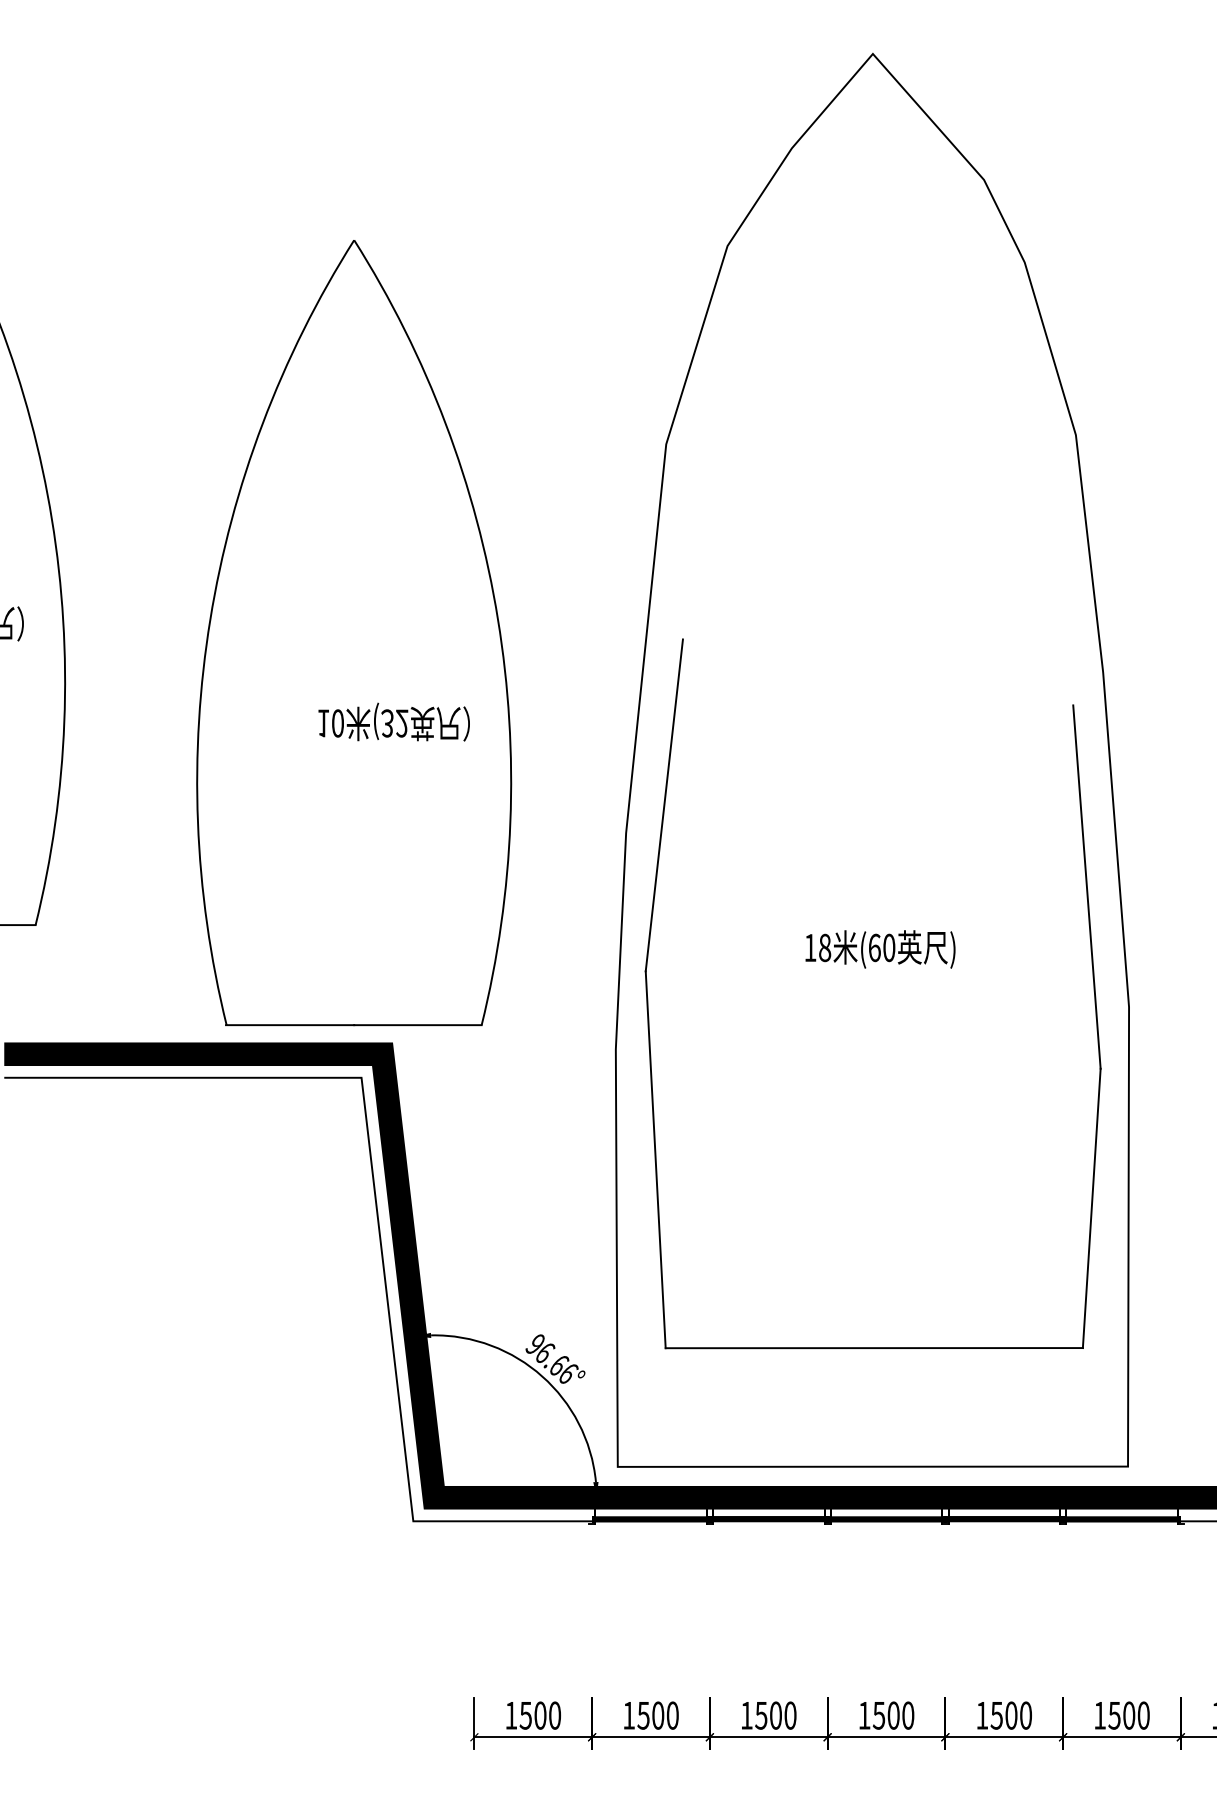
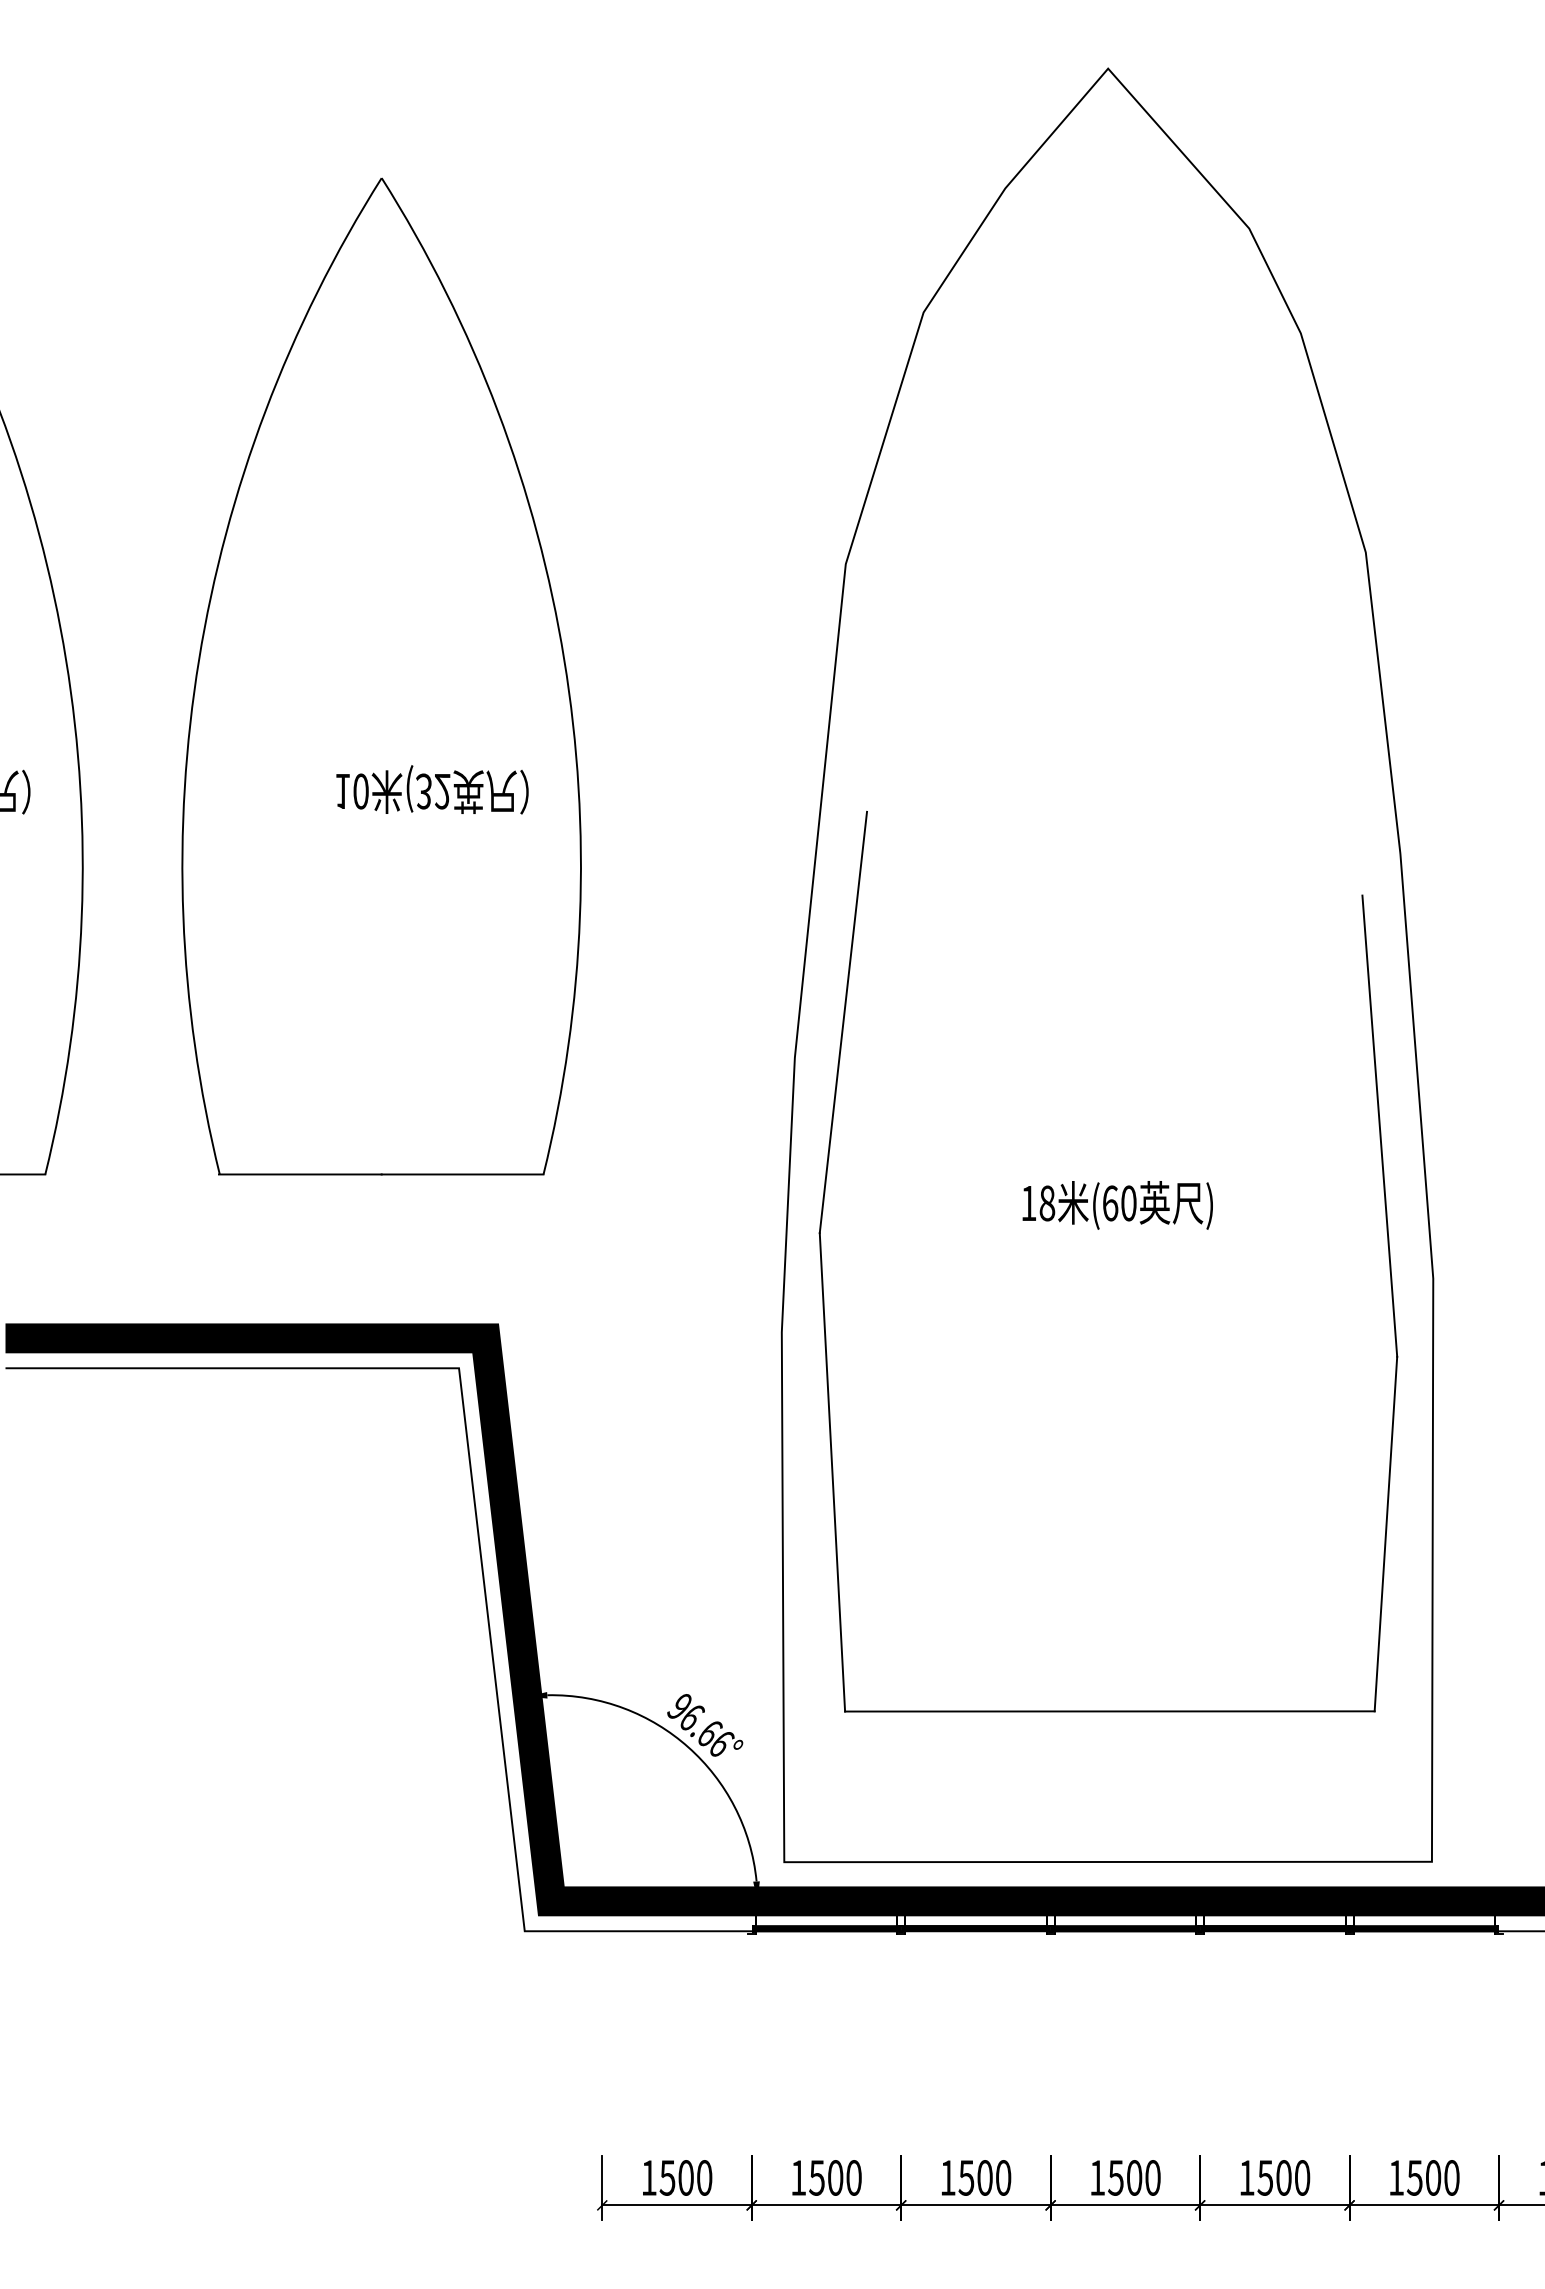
part: (354, 632) -> (381, 676), moved

